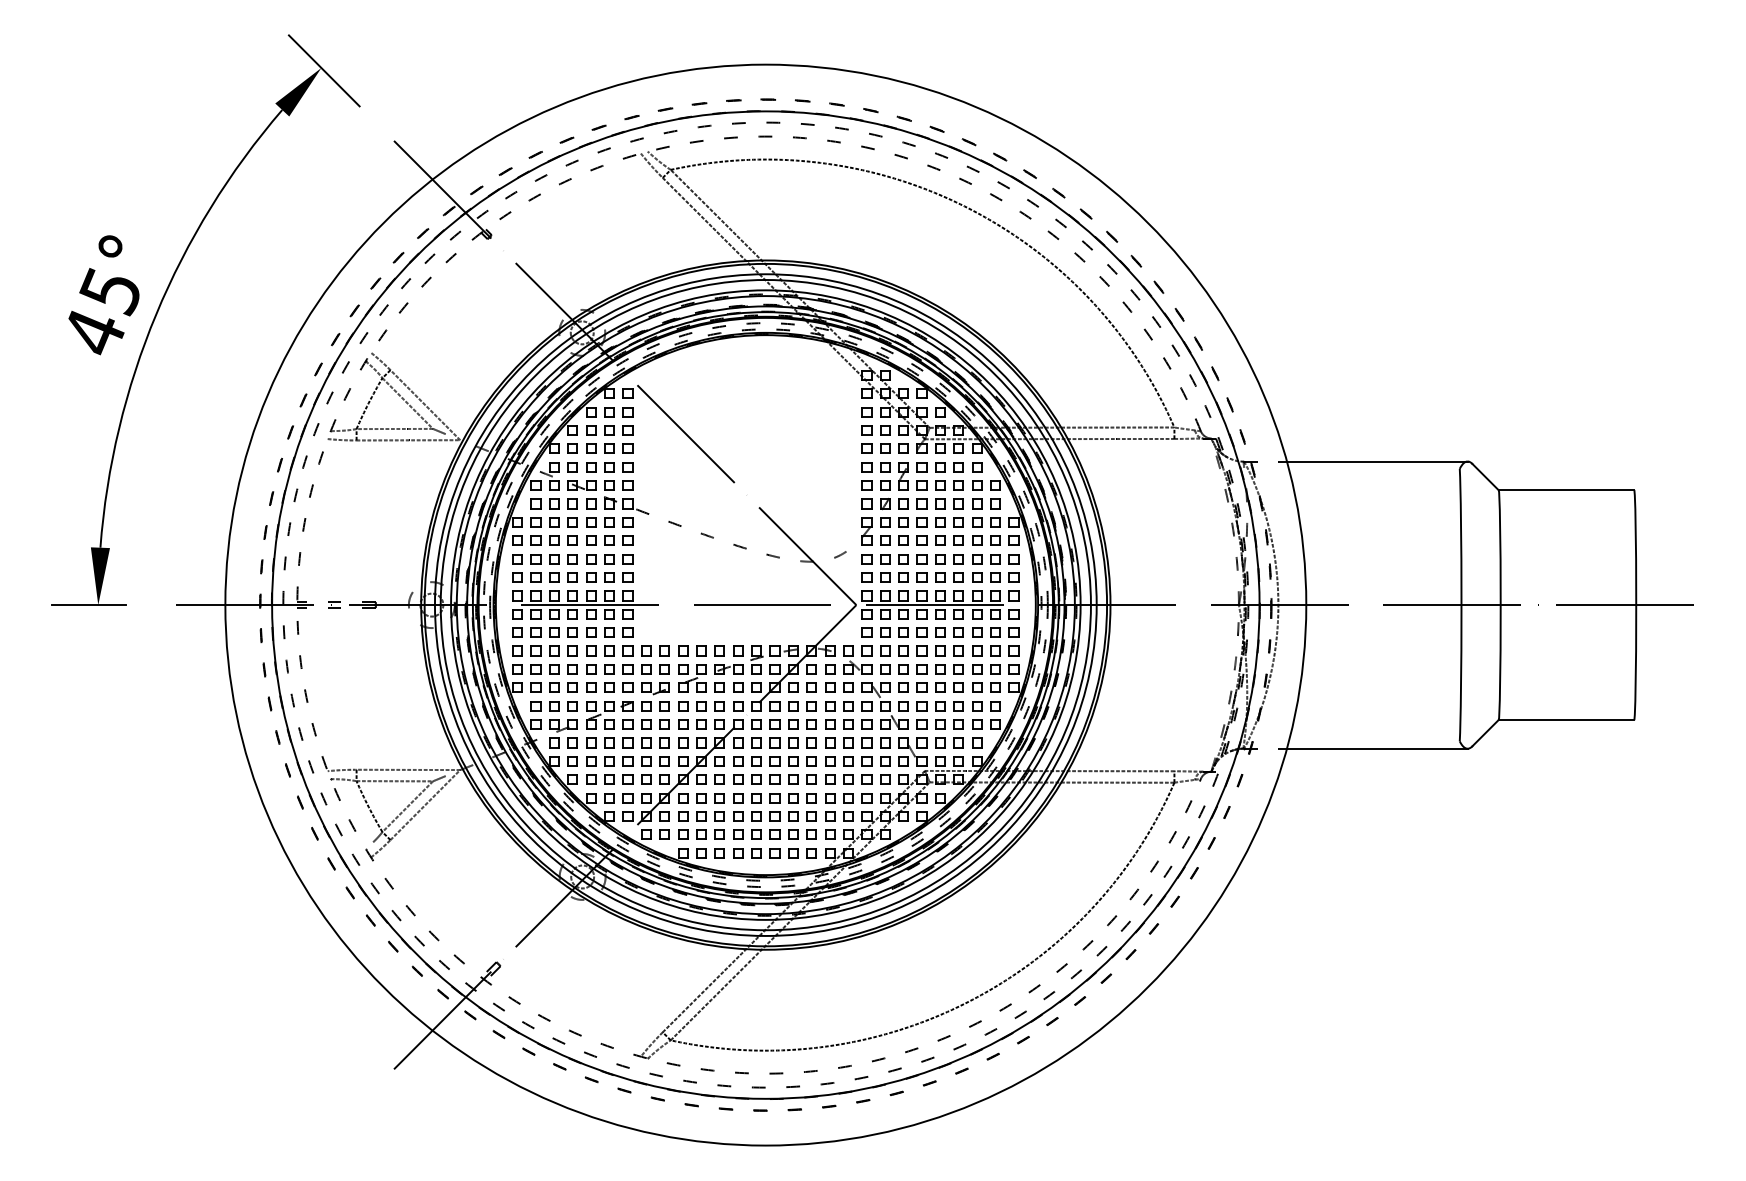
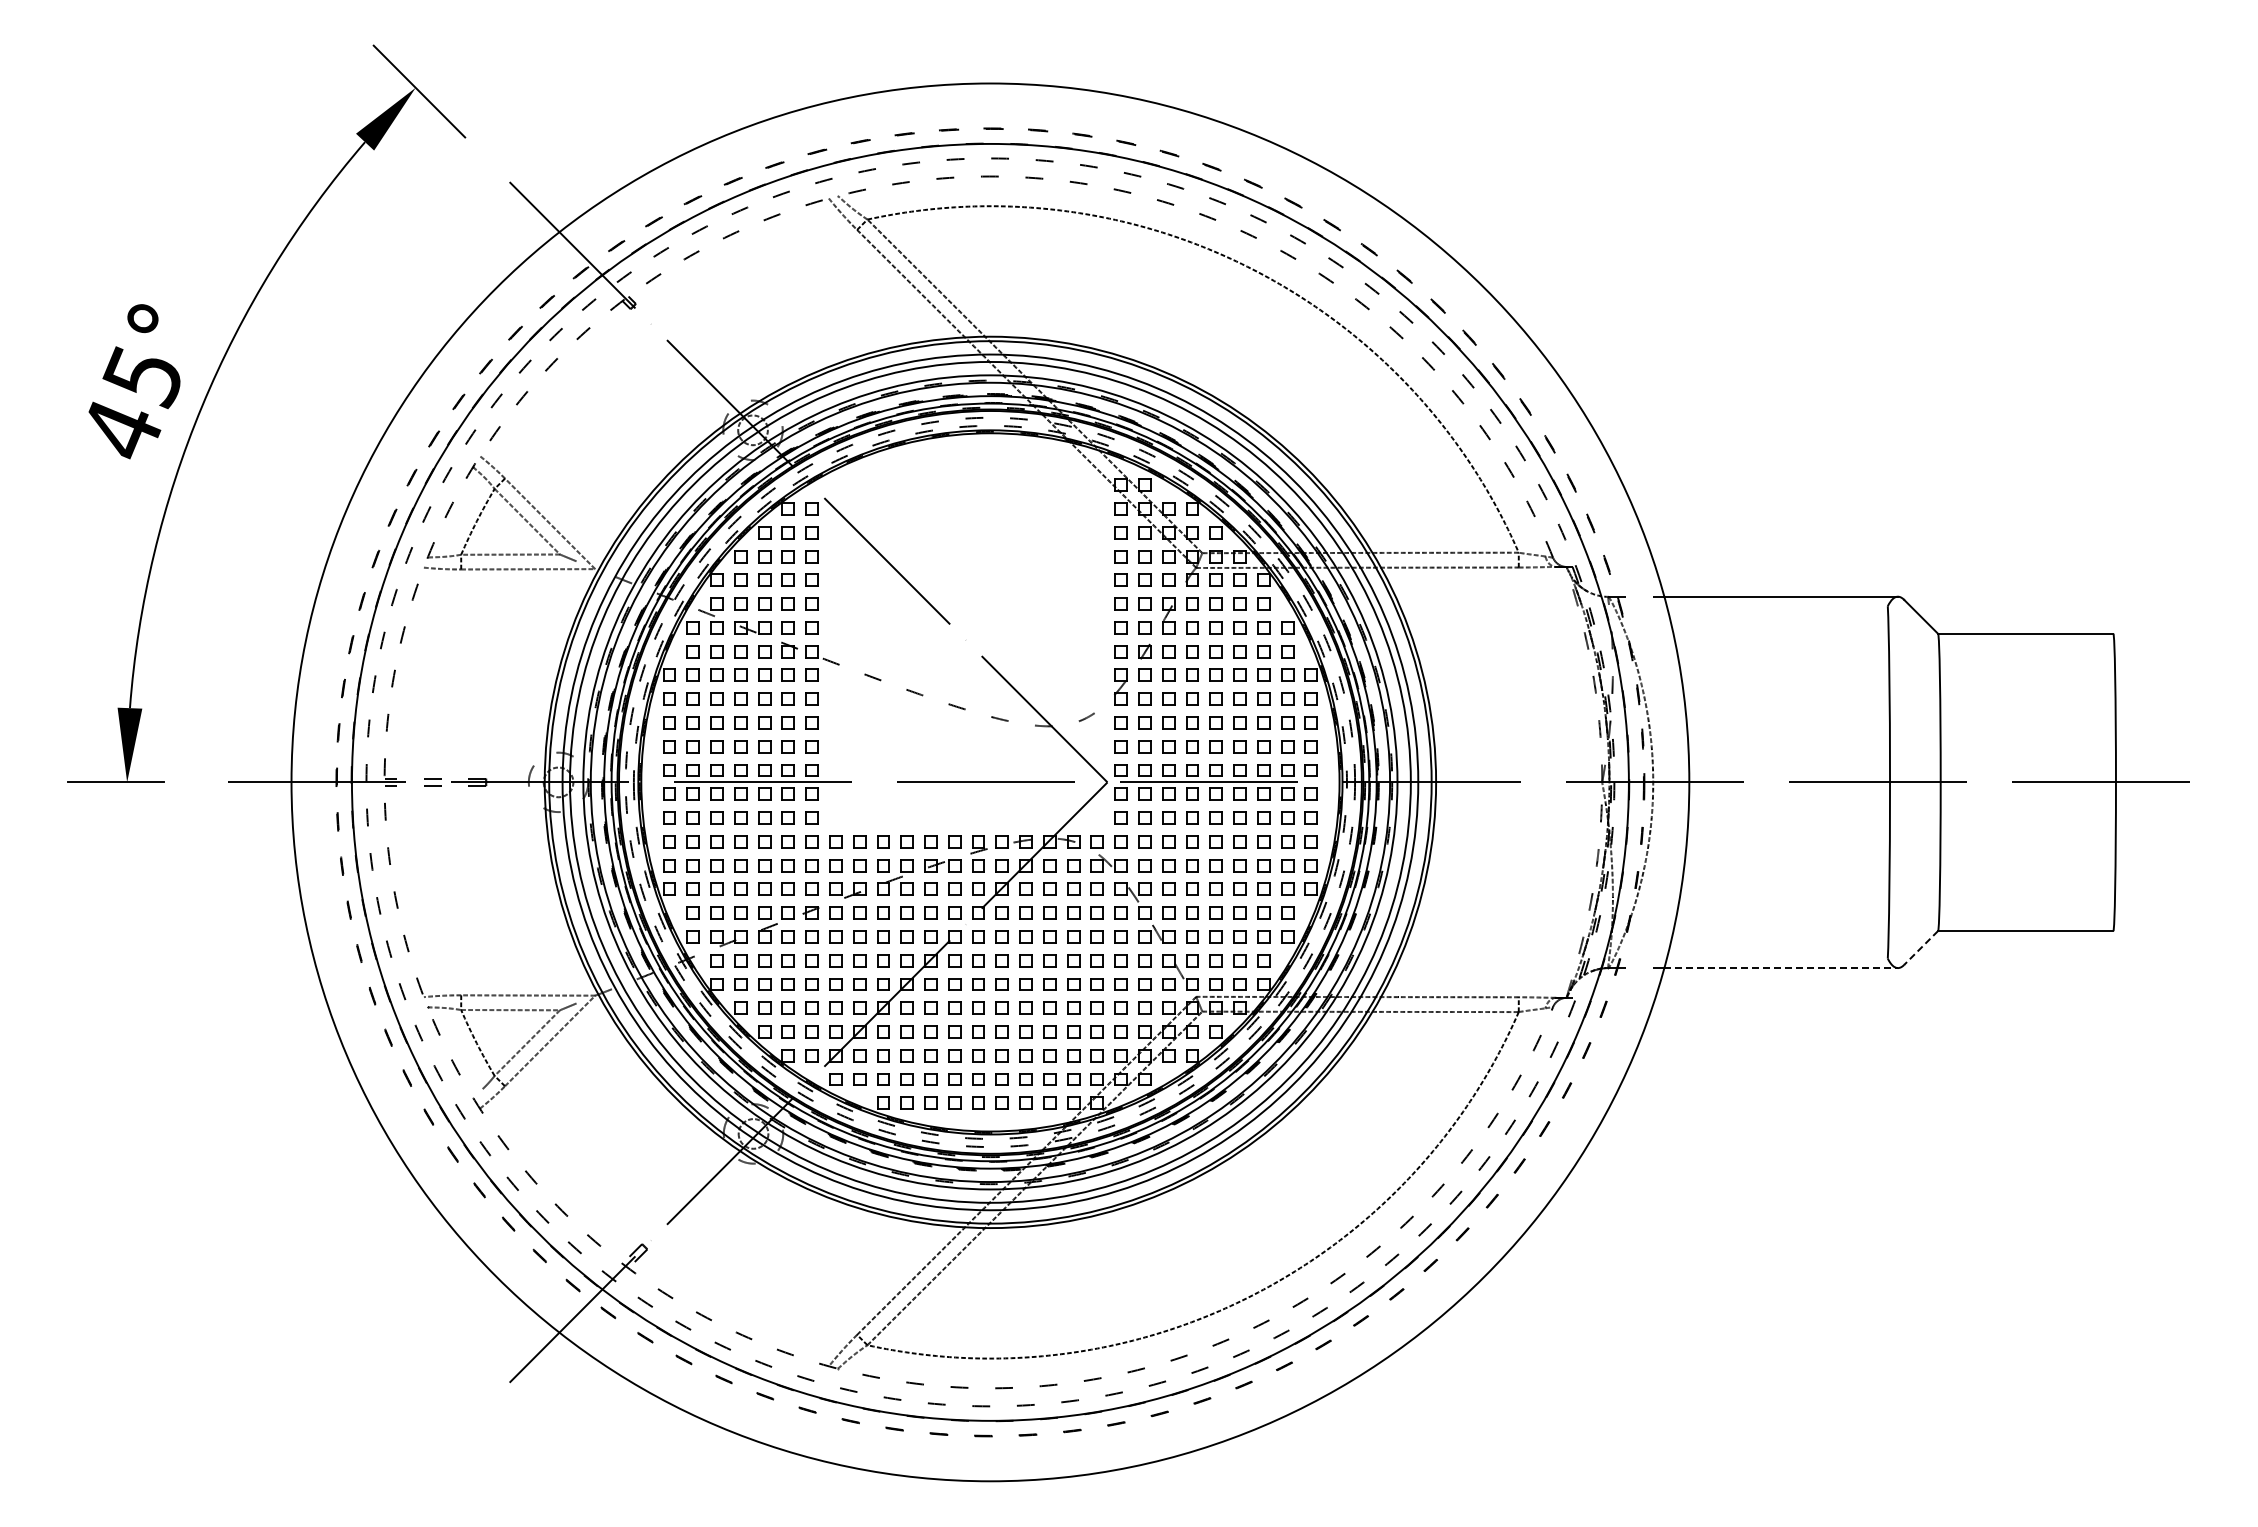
line: (1485, 733) -> (1920, 948), solid -> dashed
line: (1377, 749) -> (1781, 968), solid -> dashed

